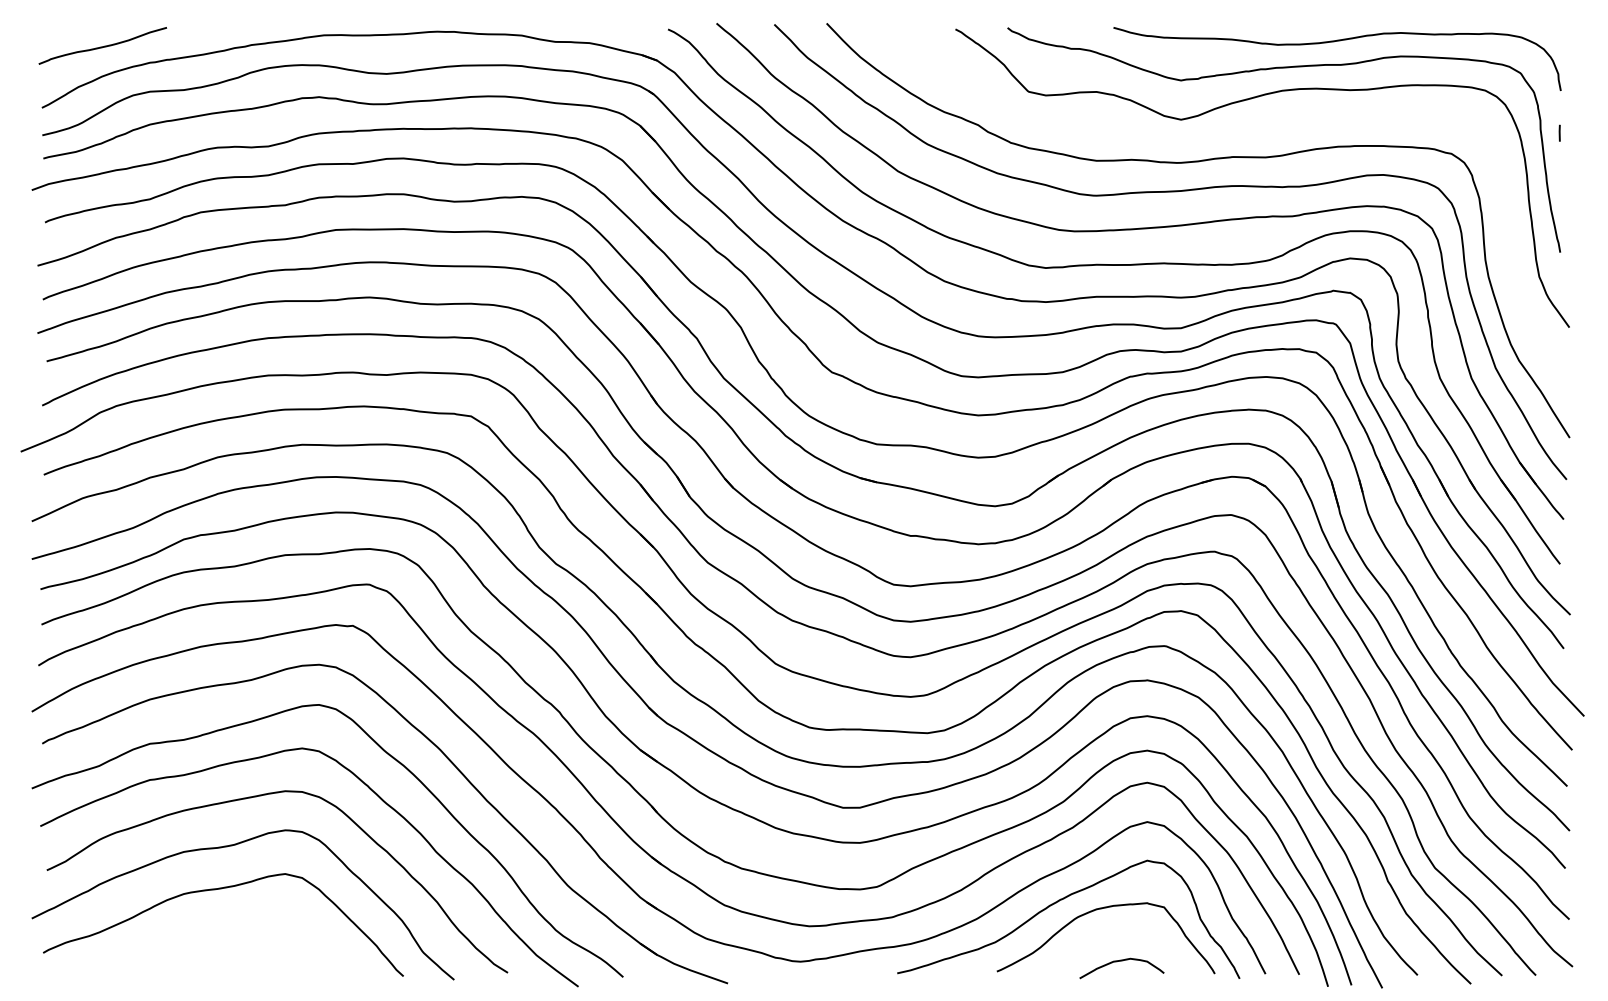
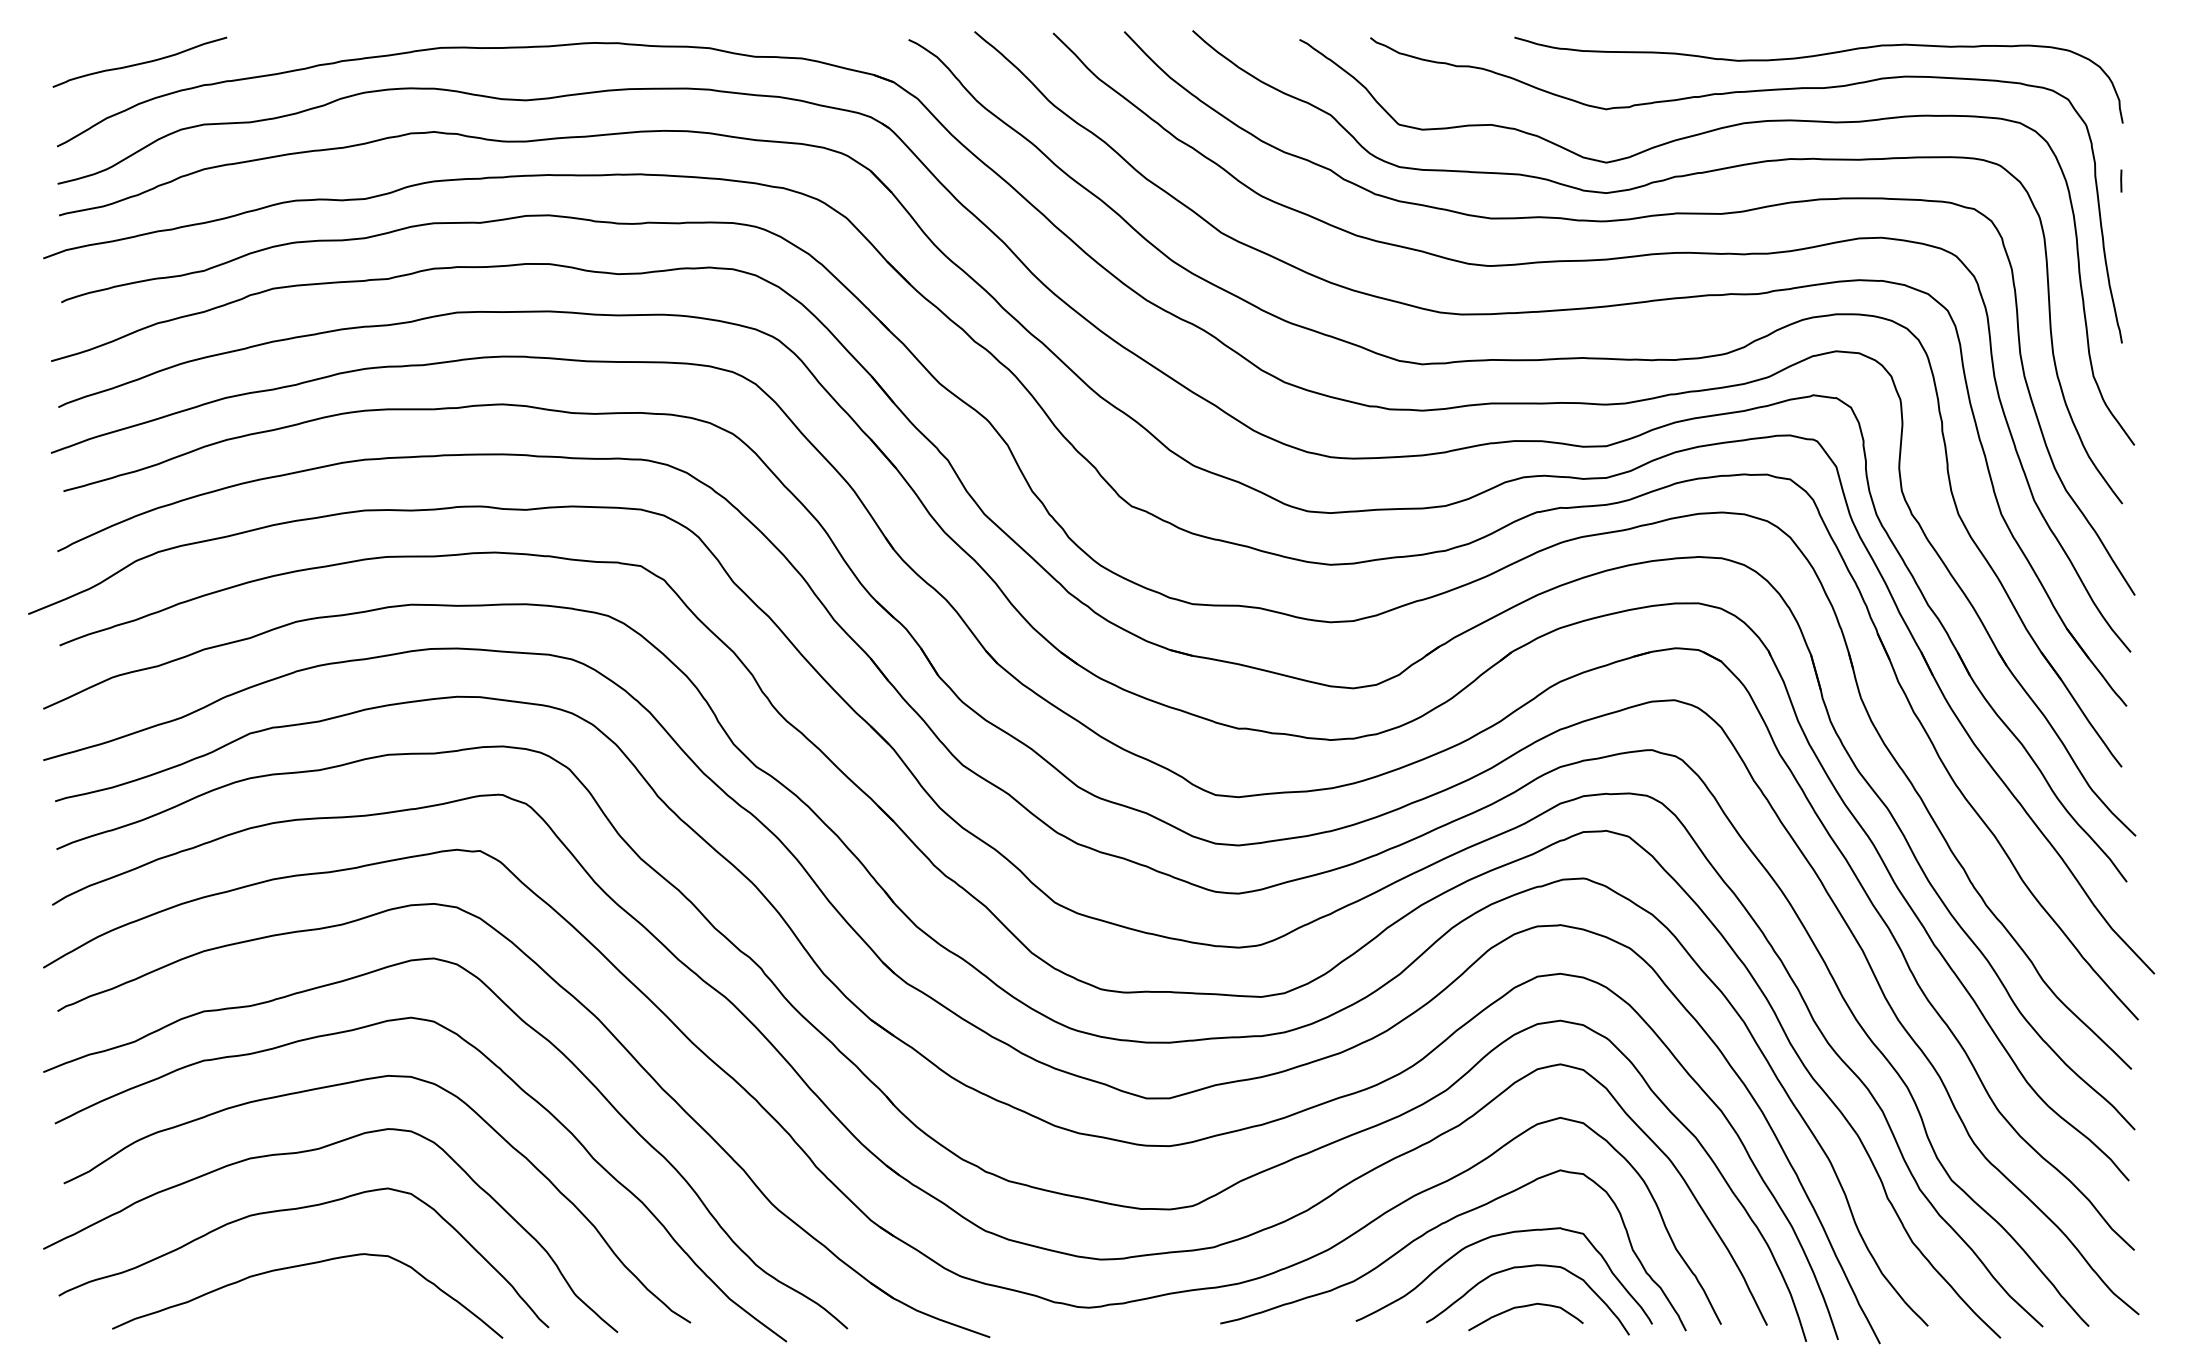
curve: (1203, 139) -> (1636, 189), added
curve: (223, 931) -> (304, 1266), added
curve: (1123, 932) -> (1528, 1268), added

